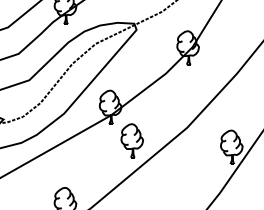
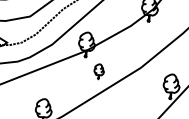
part: (131, 140) -> (98, 71), size x0.6

